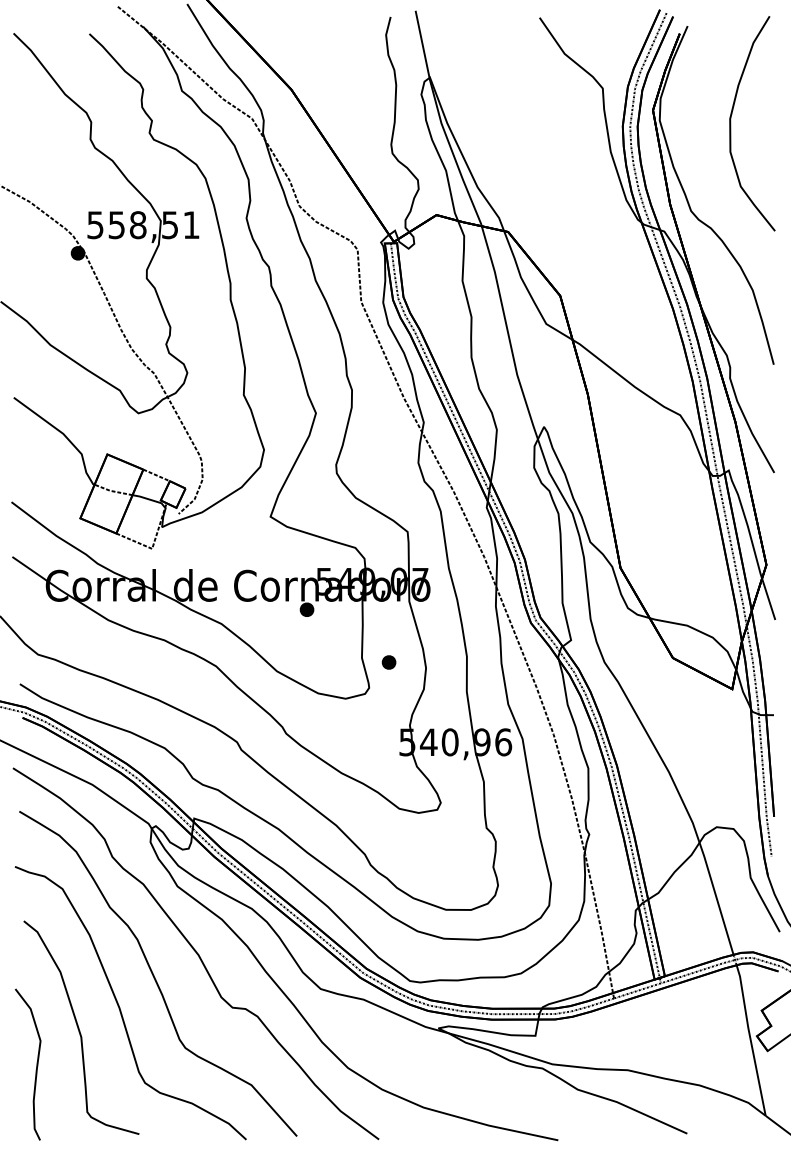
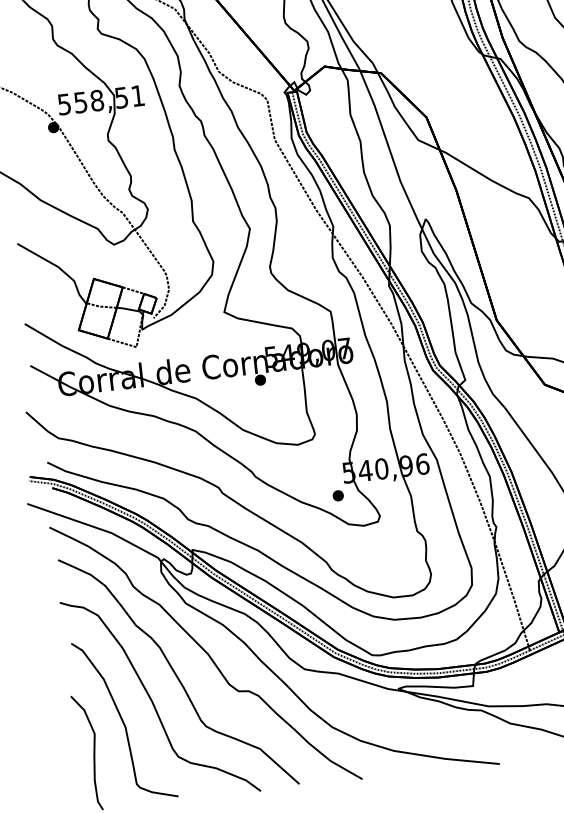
part: (388, 662) -> (337, 495), moved

